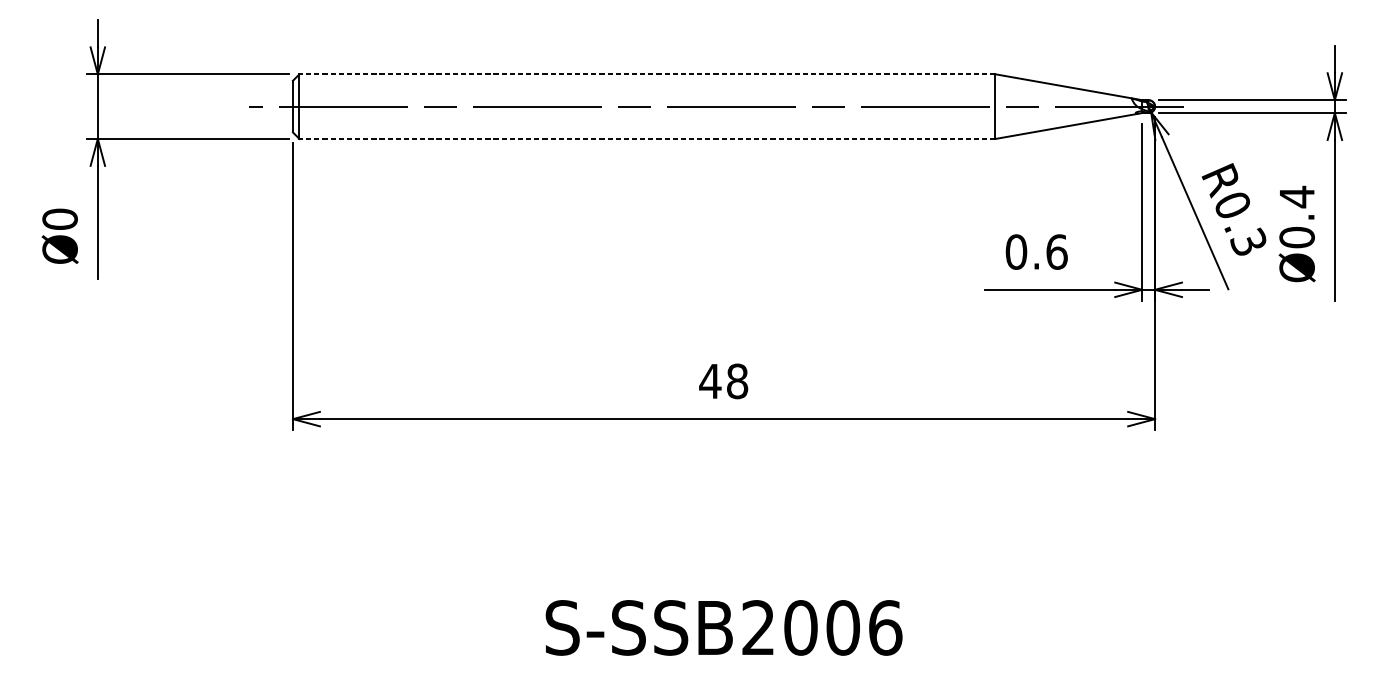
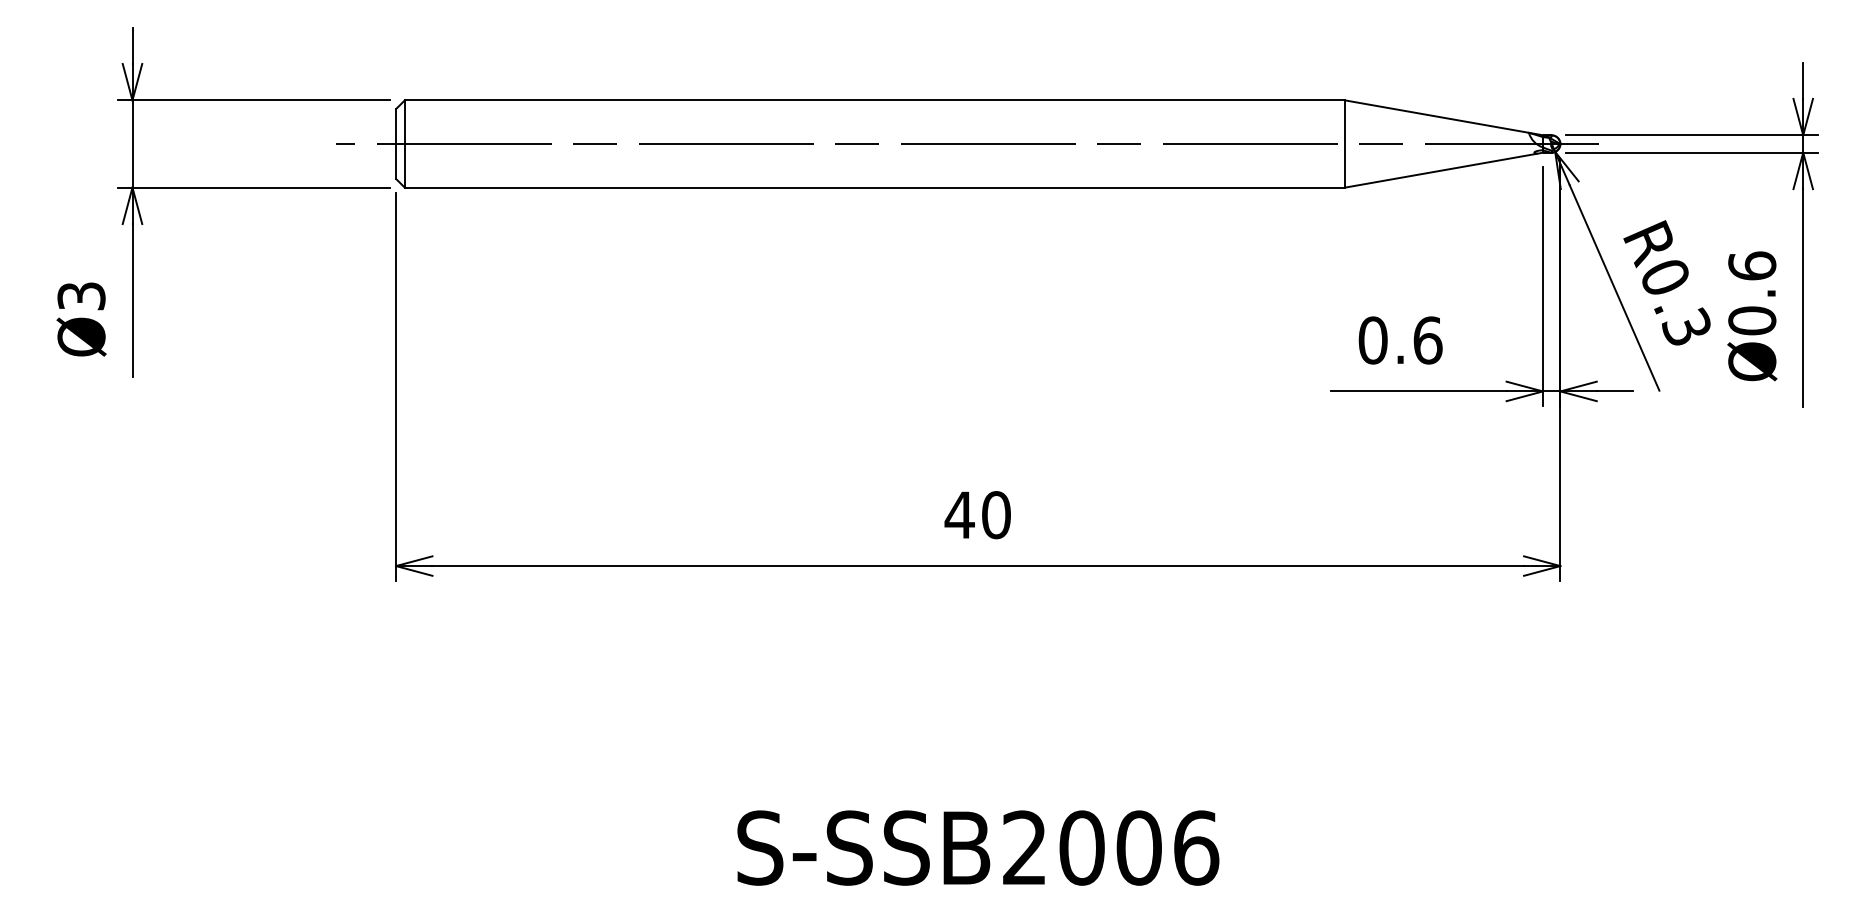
line: (647, 74) -> (874, 100), dashed -> solid
line: (647, 138) -> (874, 187), dashed -> solid
text: (1297, 197) -> (1752, 266), Ø0.4 -> Ø0.6
text: (60, 218) -> (81, 295), Ø0 -> Ø3
text: (737, 380) -> (996, 514), 48 -> 40

